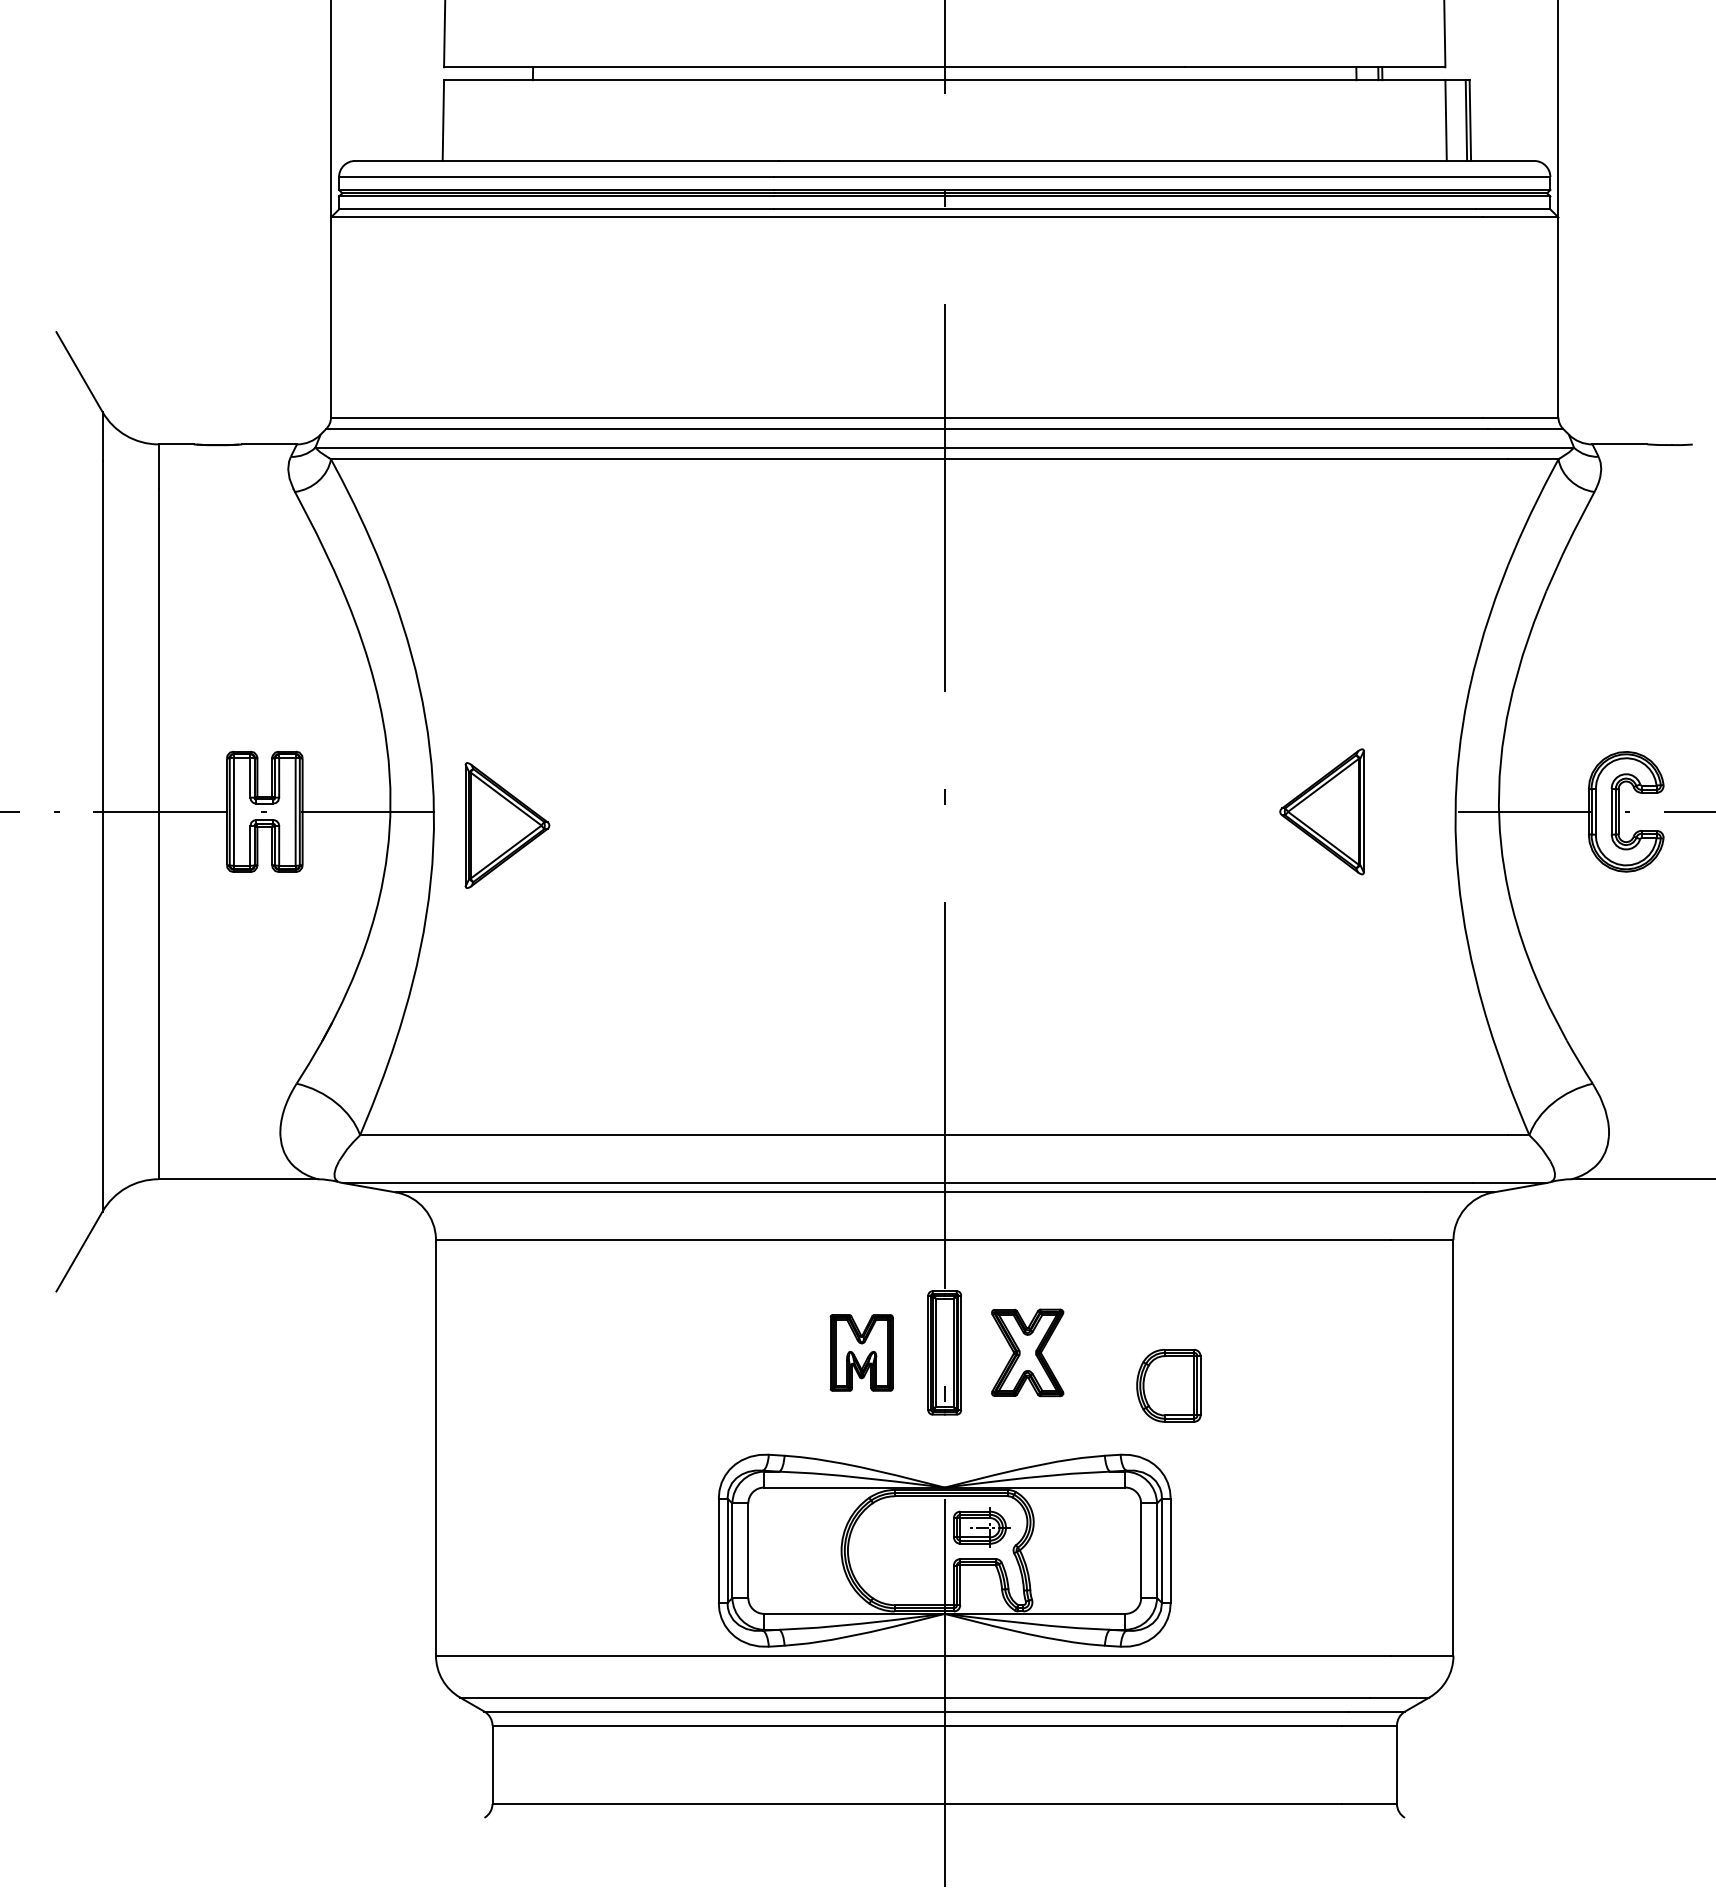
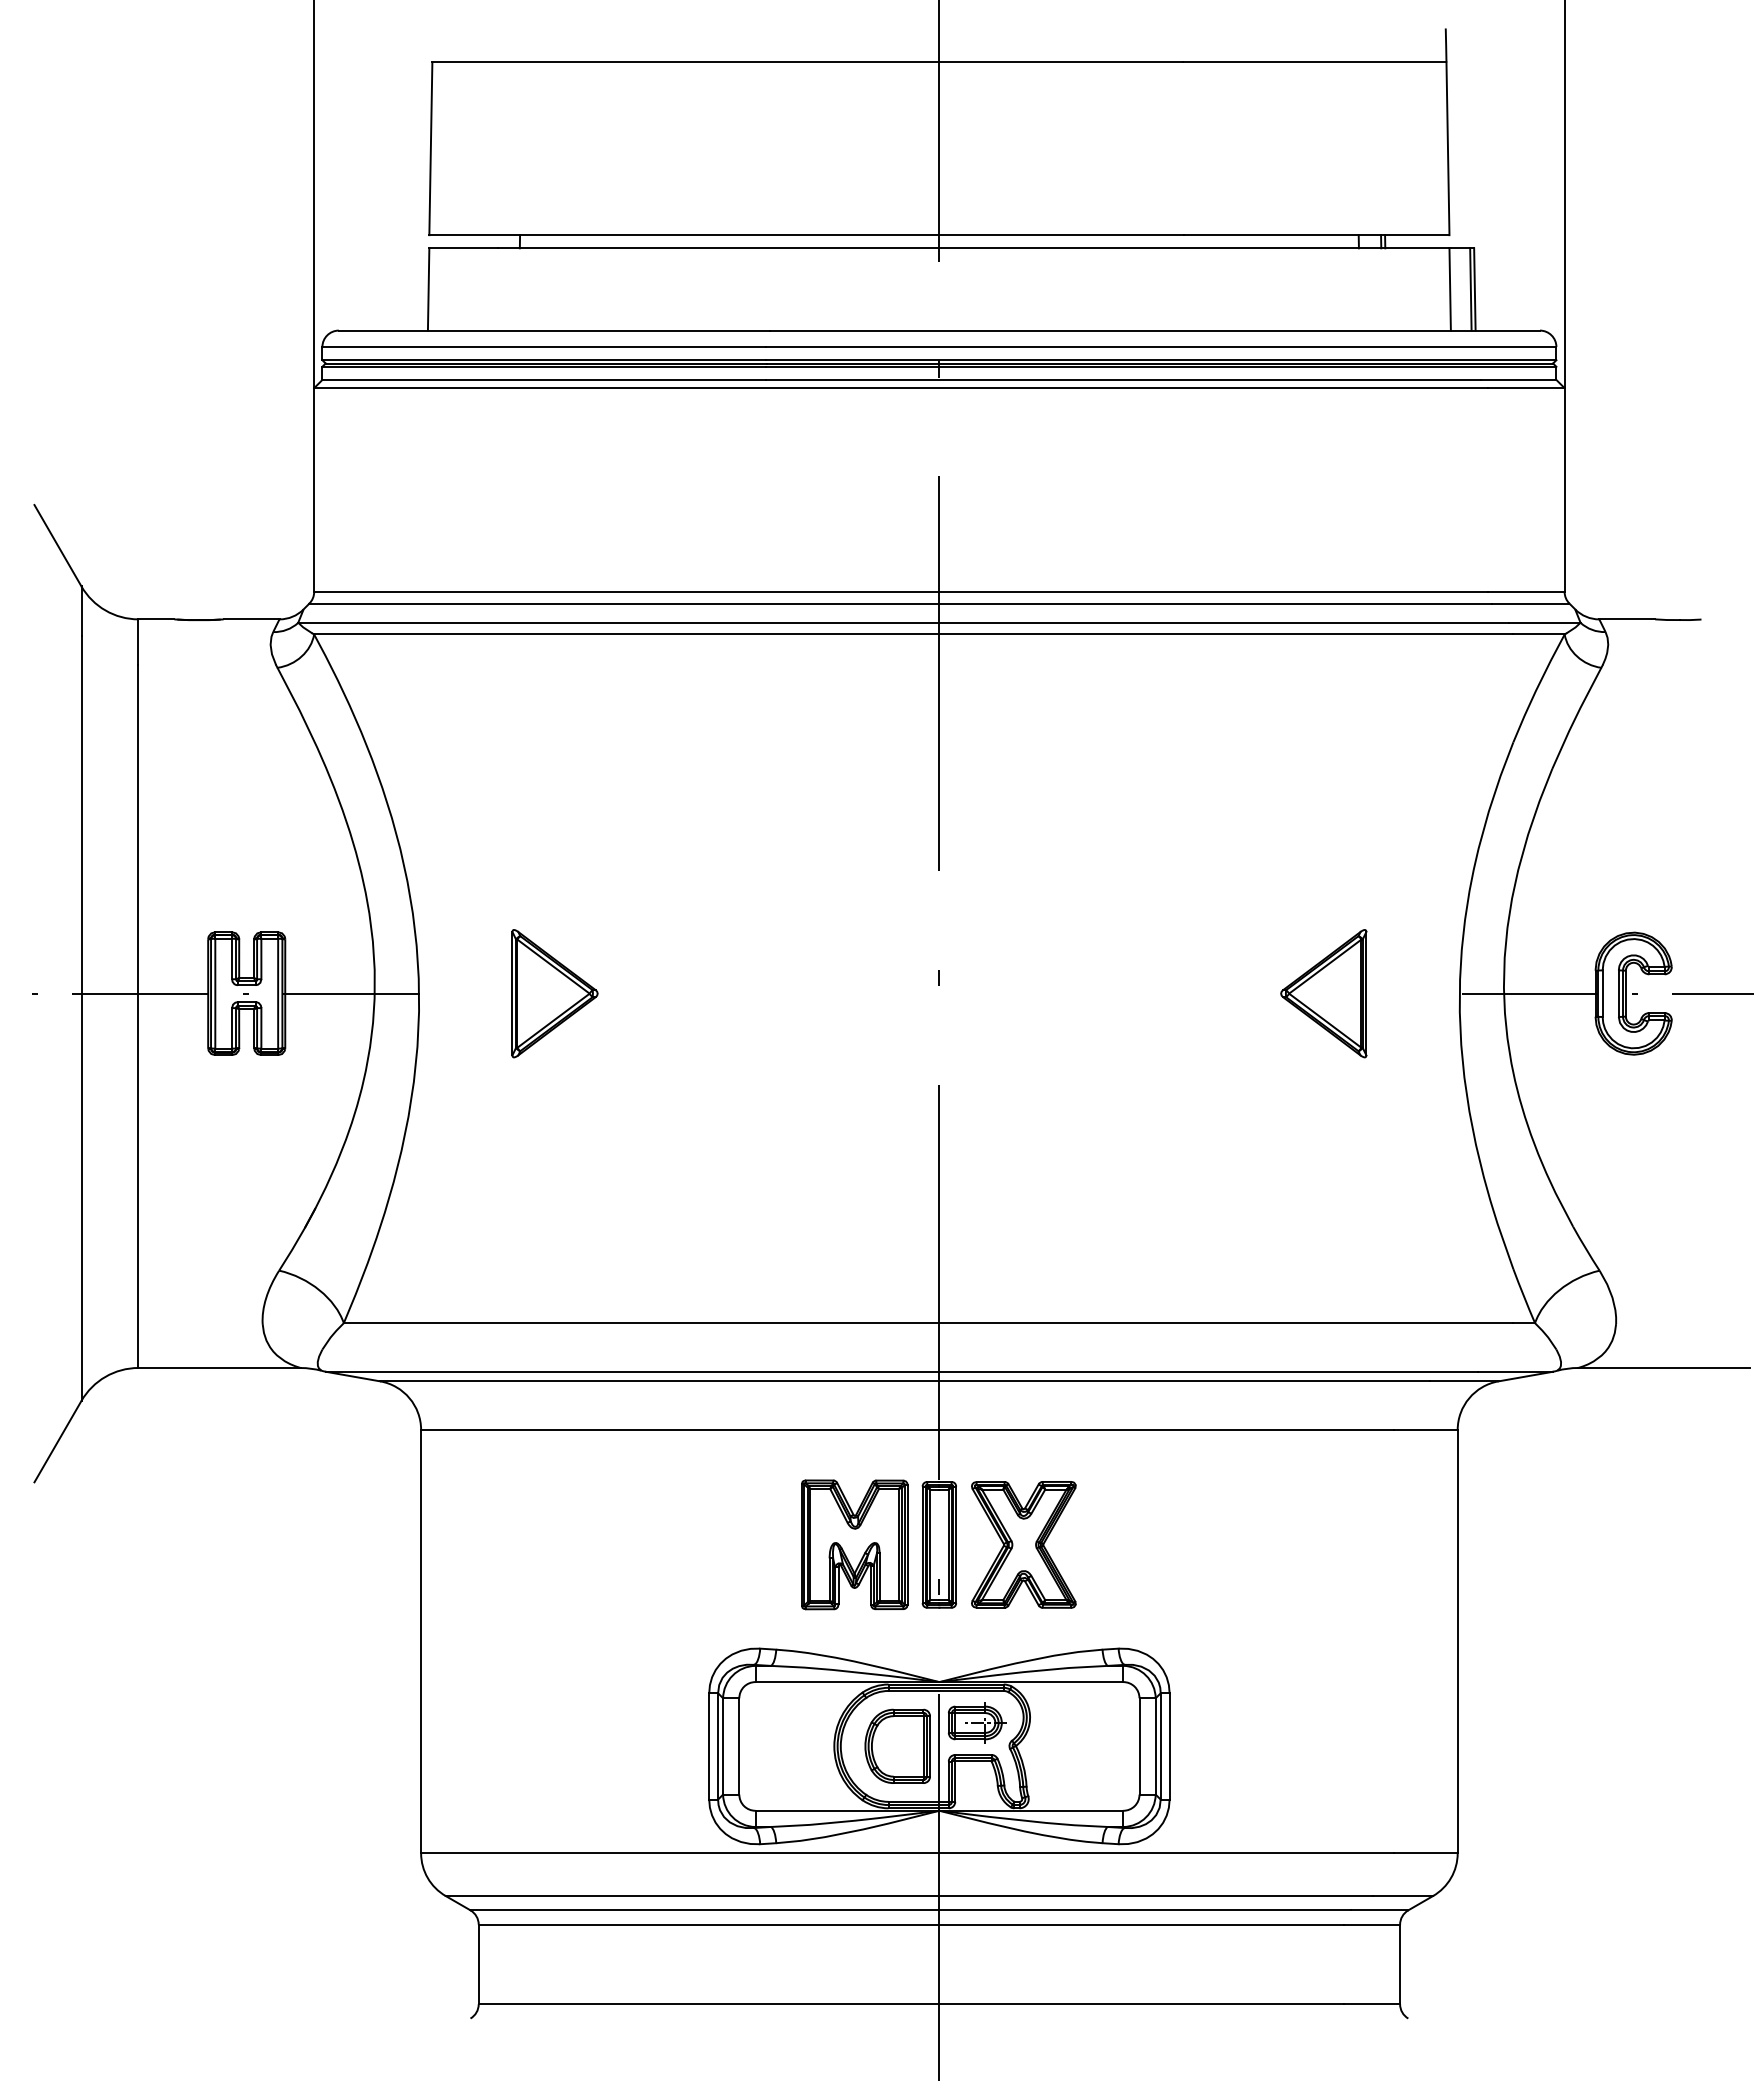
part: (507, 825) -> (554, 993), moved
part: (861, 1352) -> (854, 1544), size x1.67
part: (1027, 1352) -> (1023, 1544), size x1.43
part: (1168, 1384) -> (897, 1745), moved

